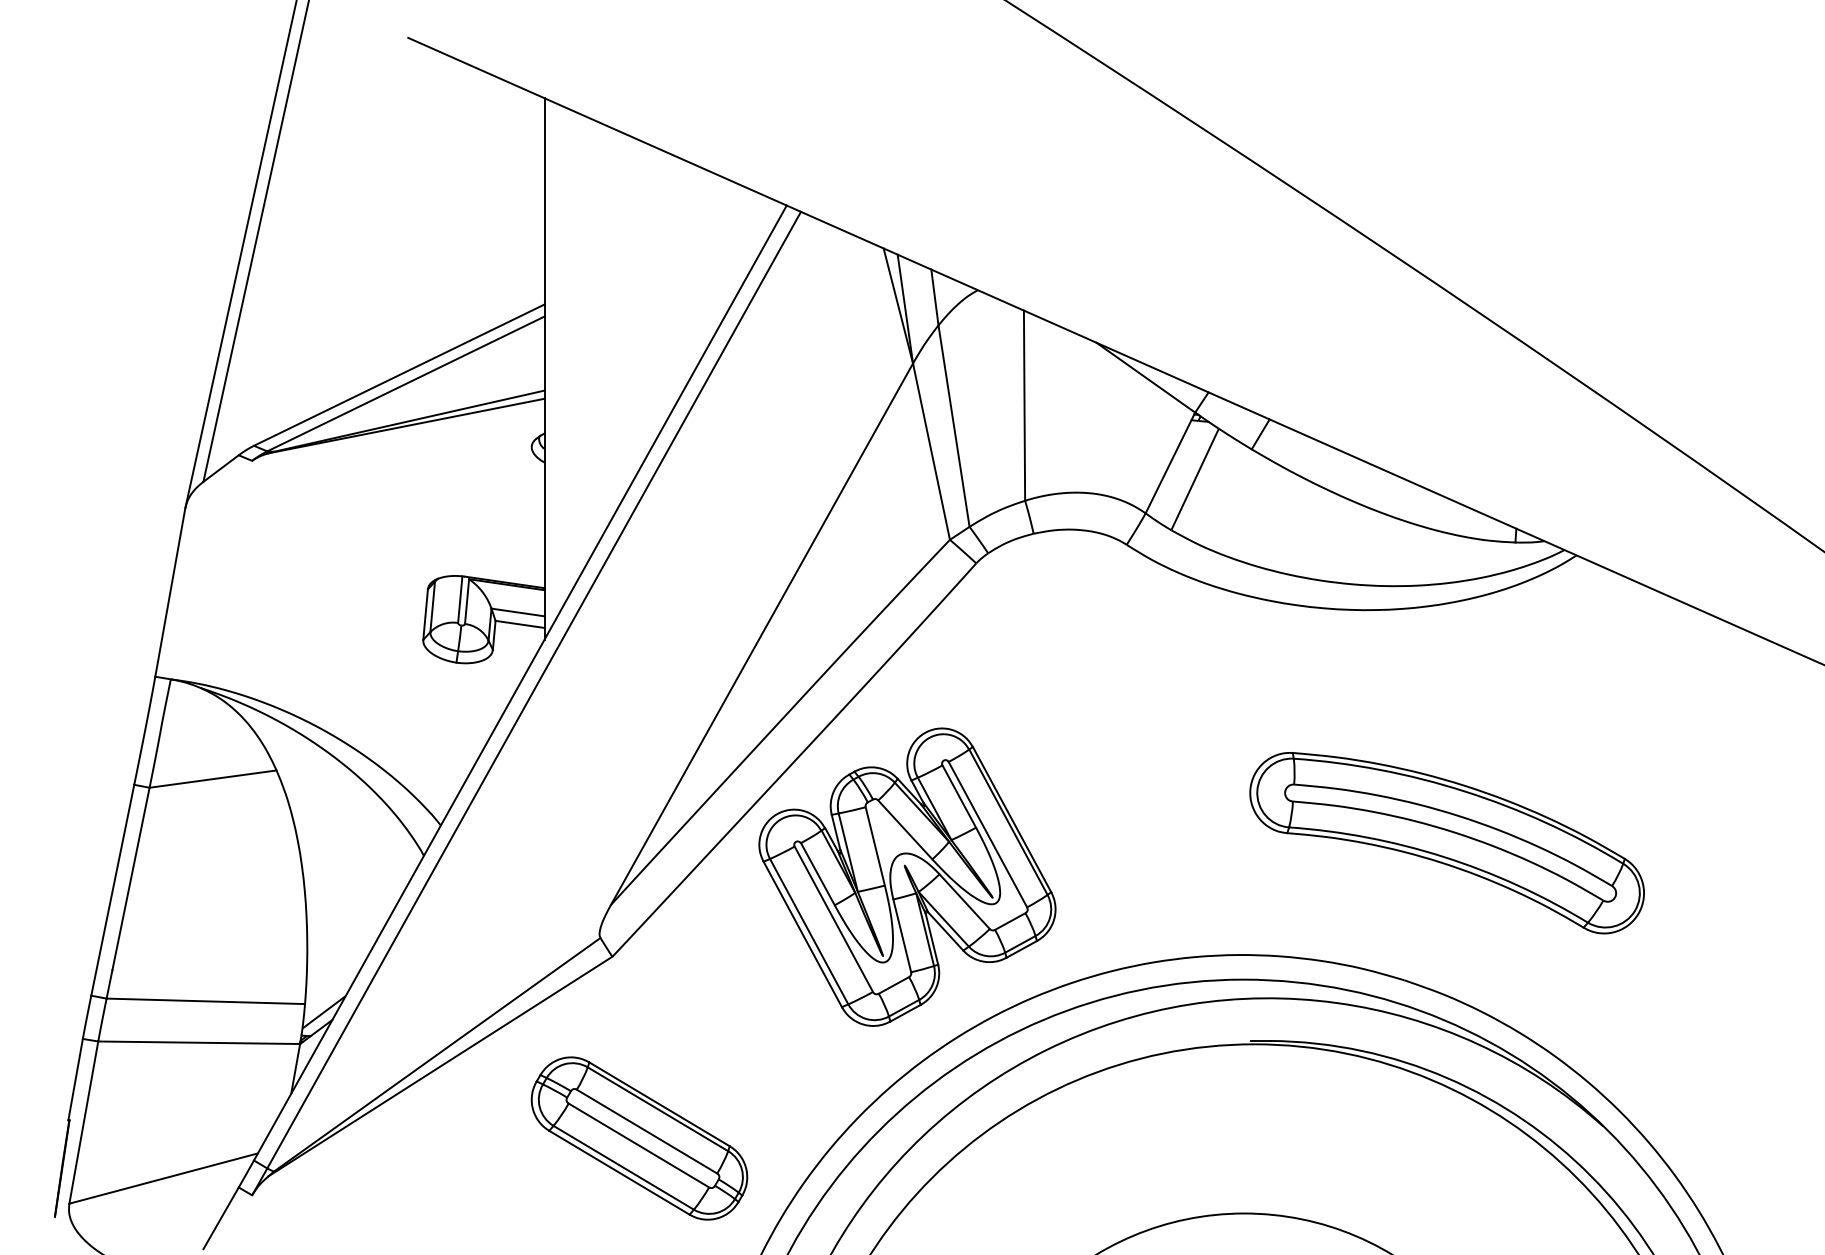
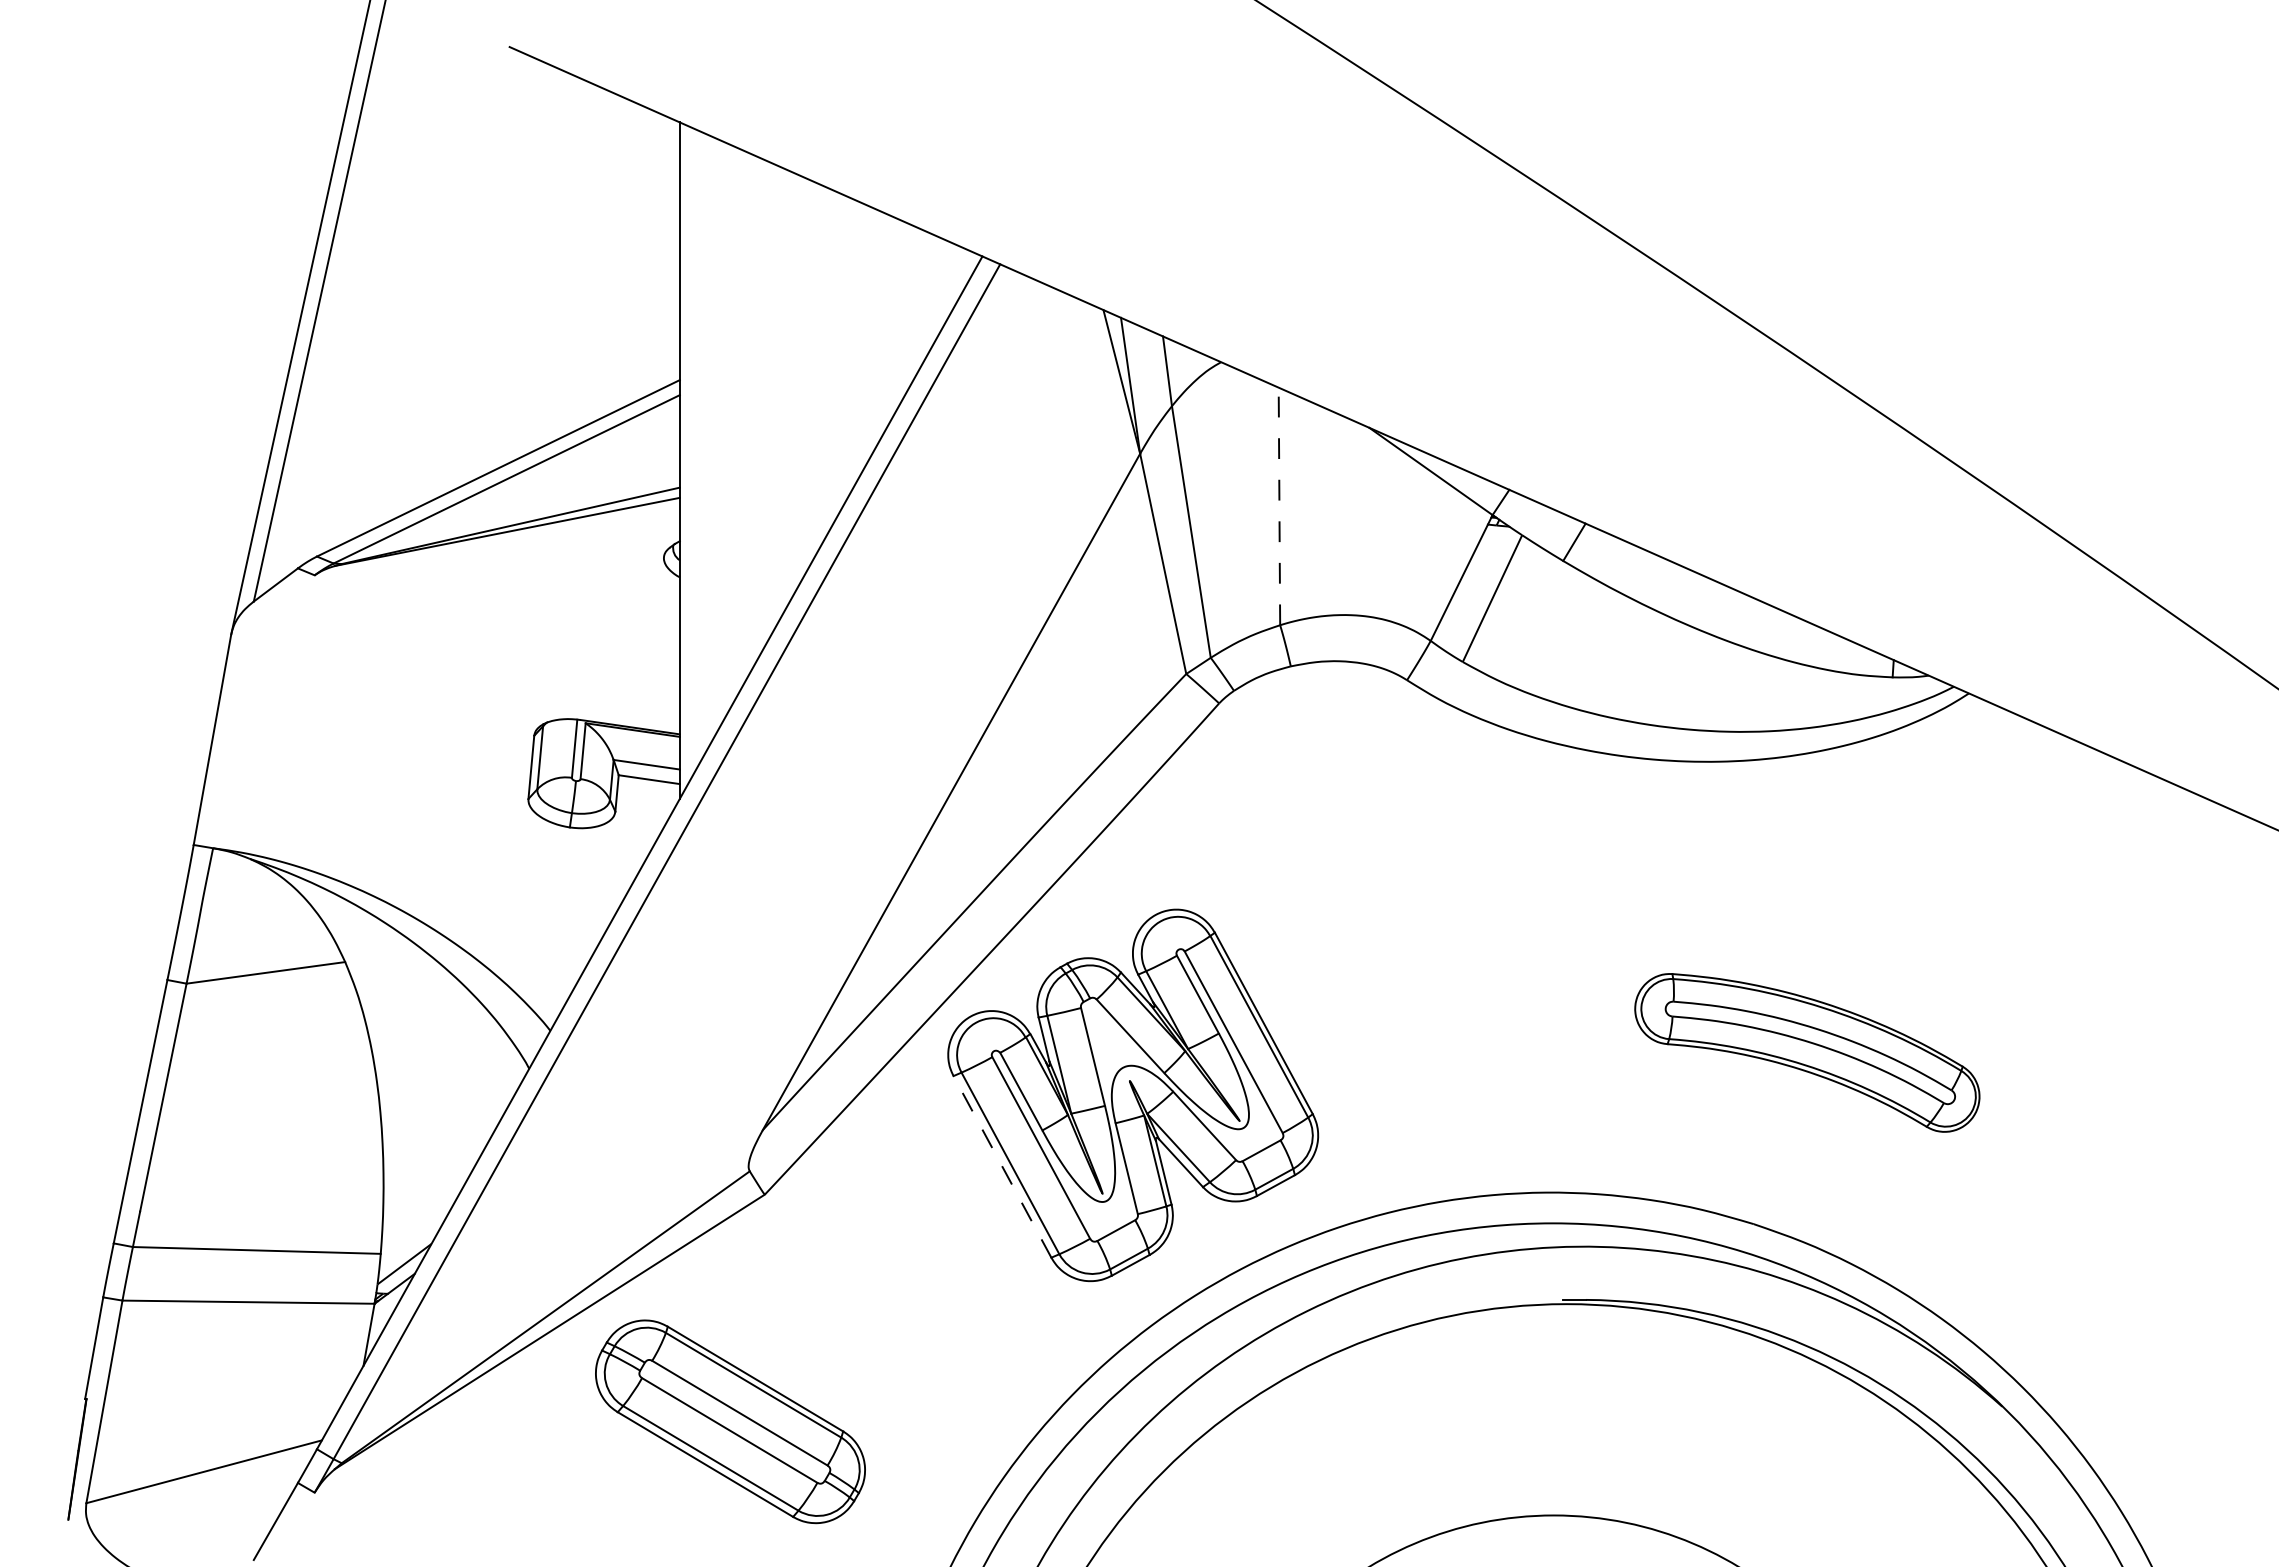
line: (1024, 405) -> (1279, 506), solid -> dashed
part: (1447, 842) -> (1807, 1052), size x0.7
line: (802, 934) -> (1002, 1166), solid -> dashed
part: (639, 1138) -> (730, 1421), moved

